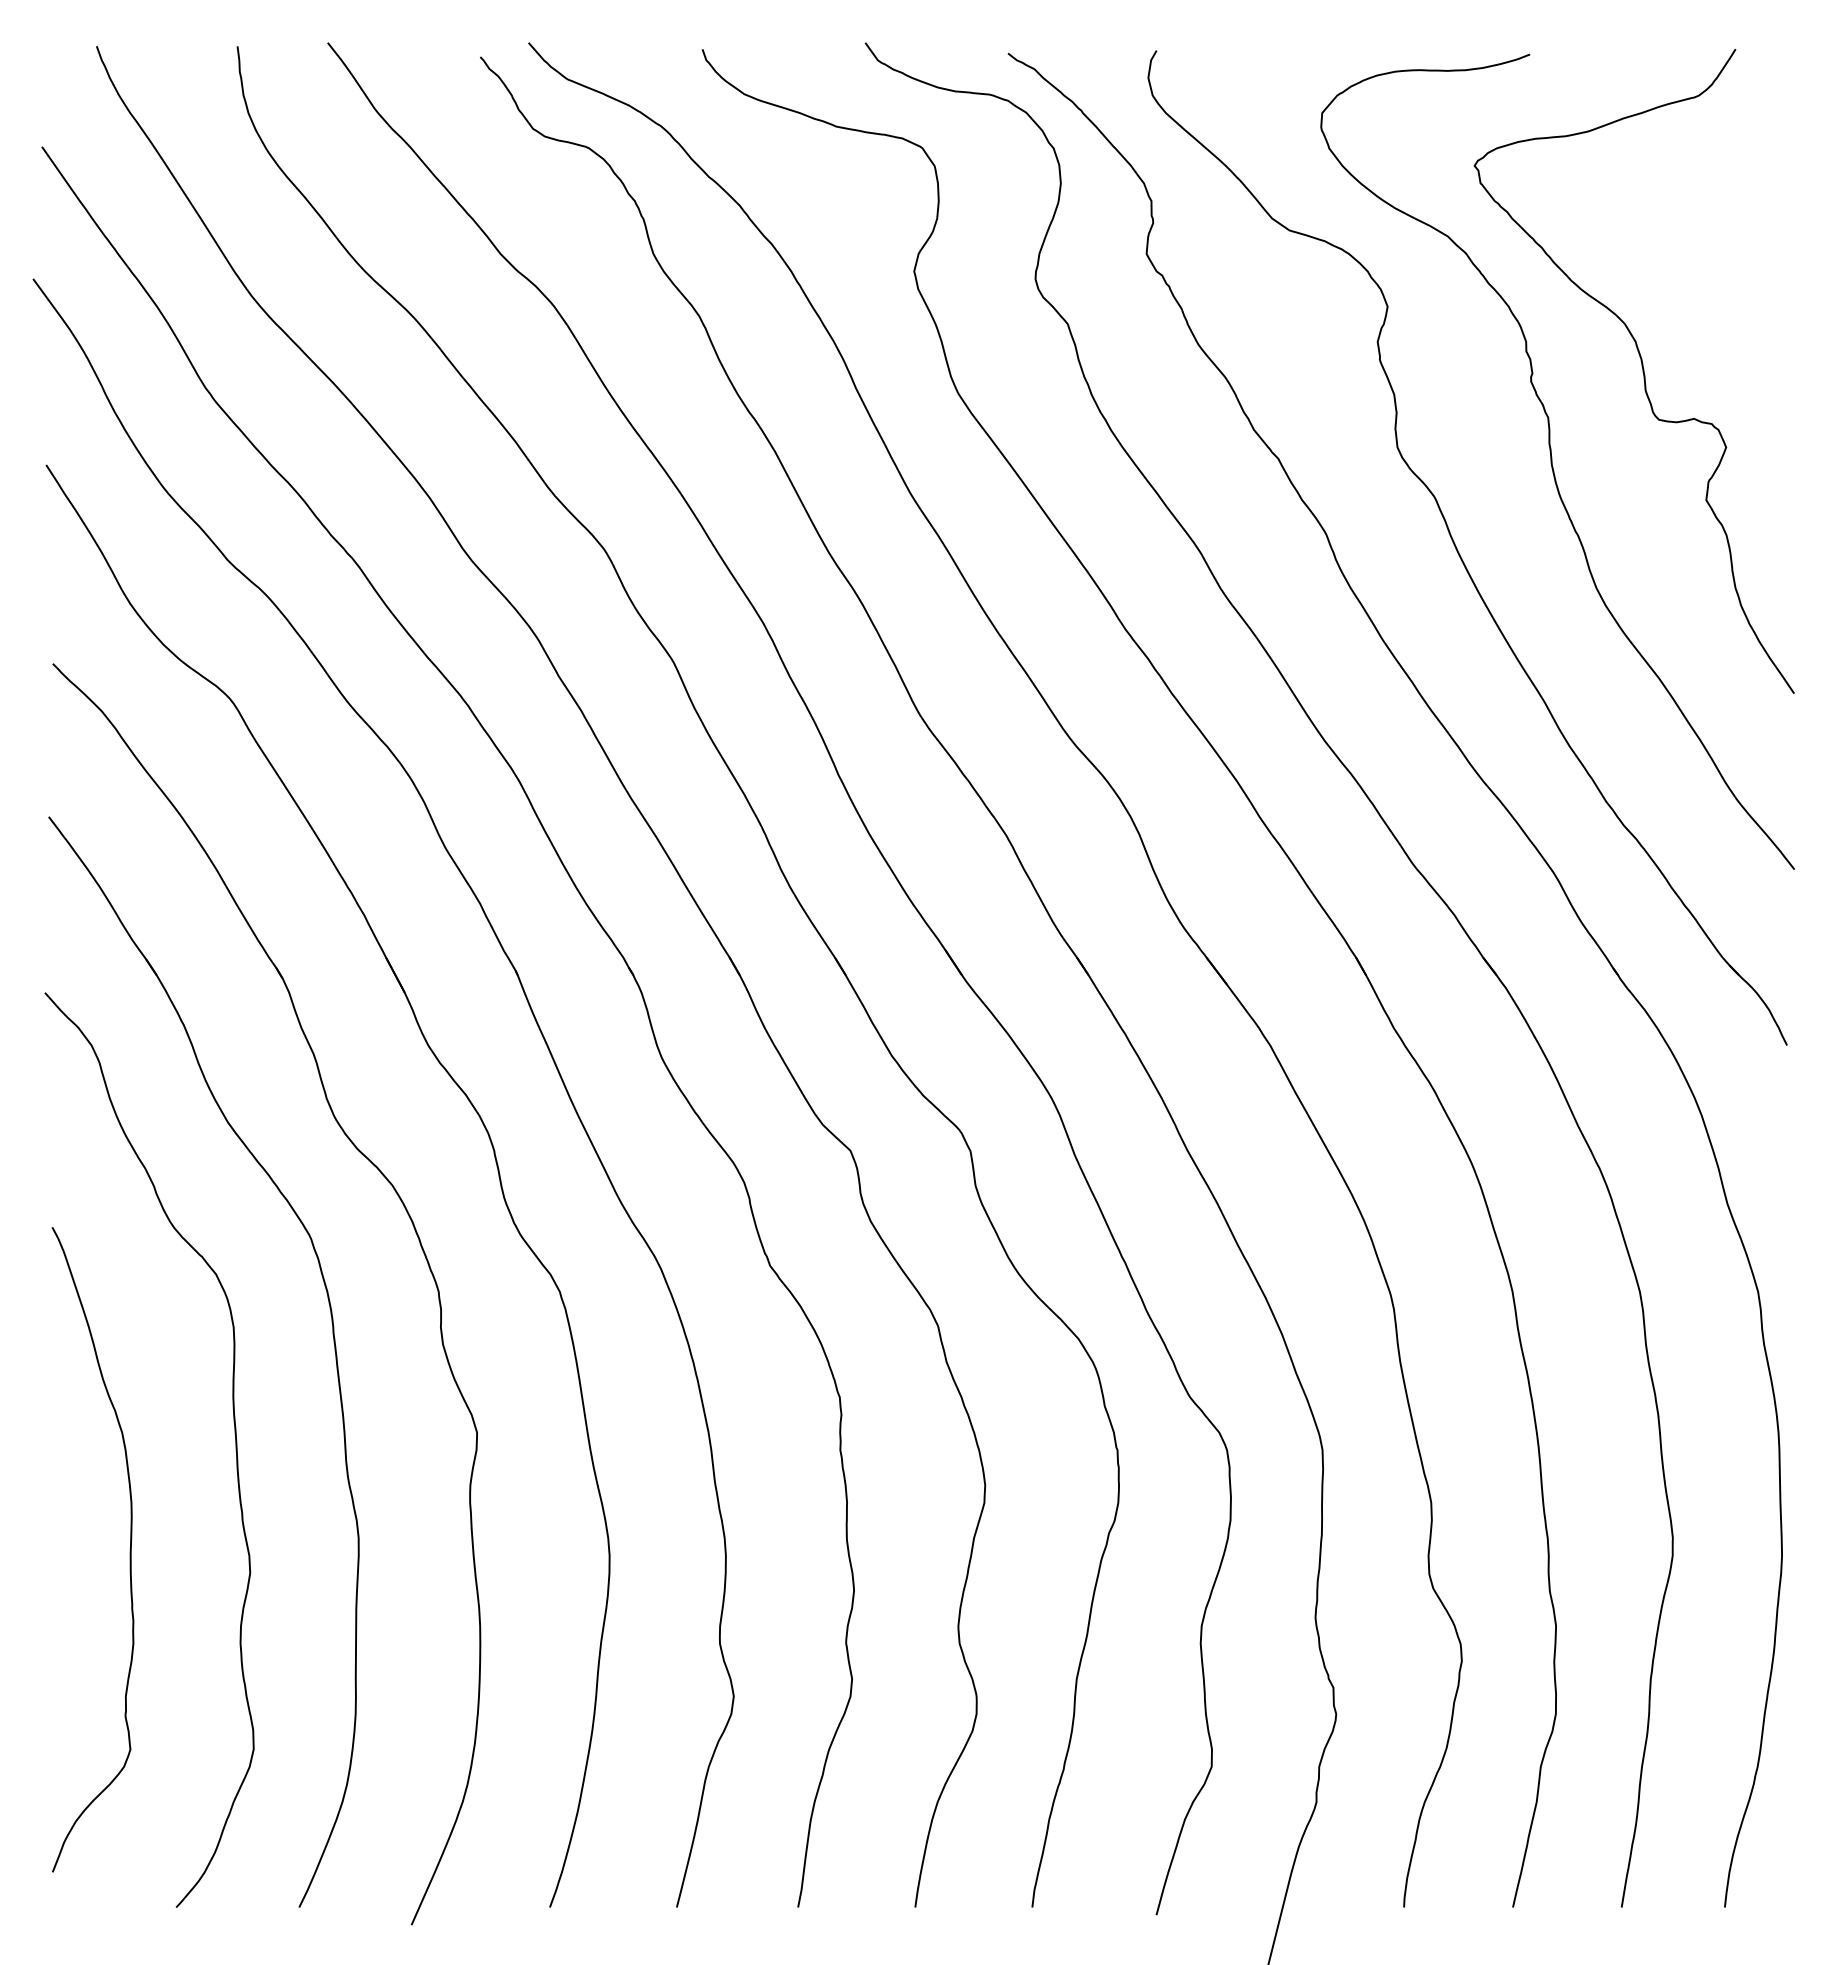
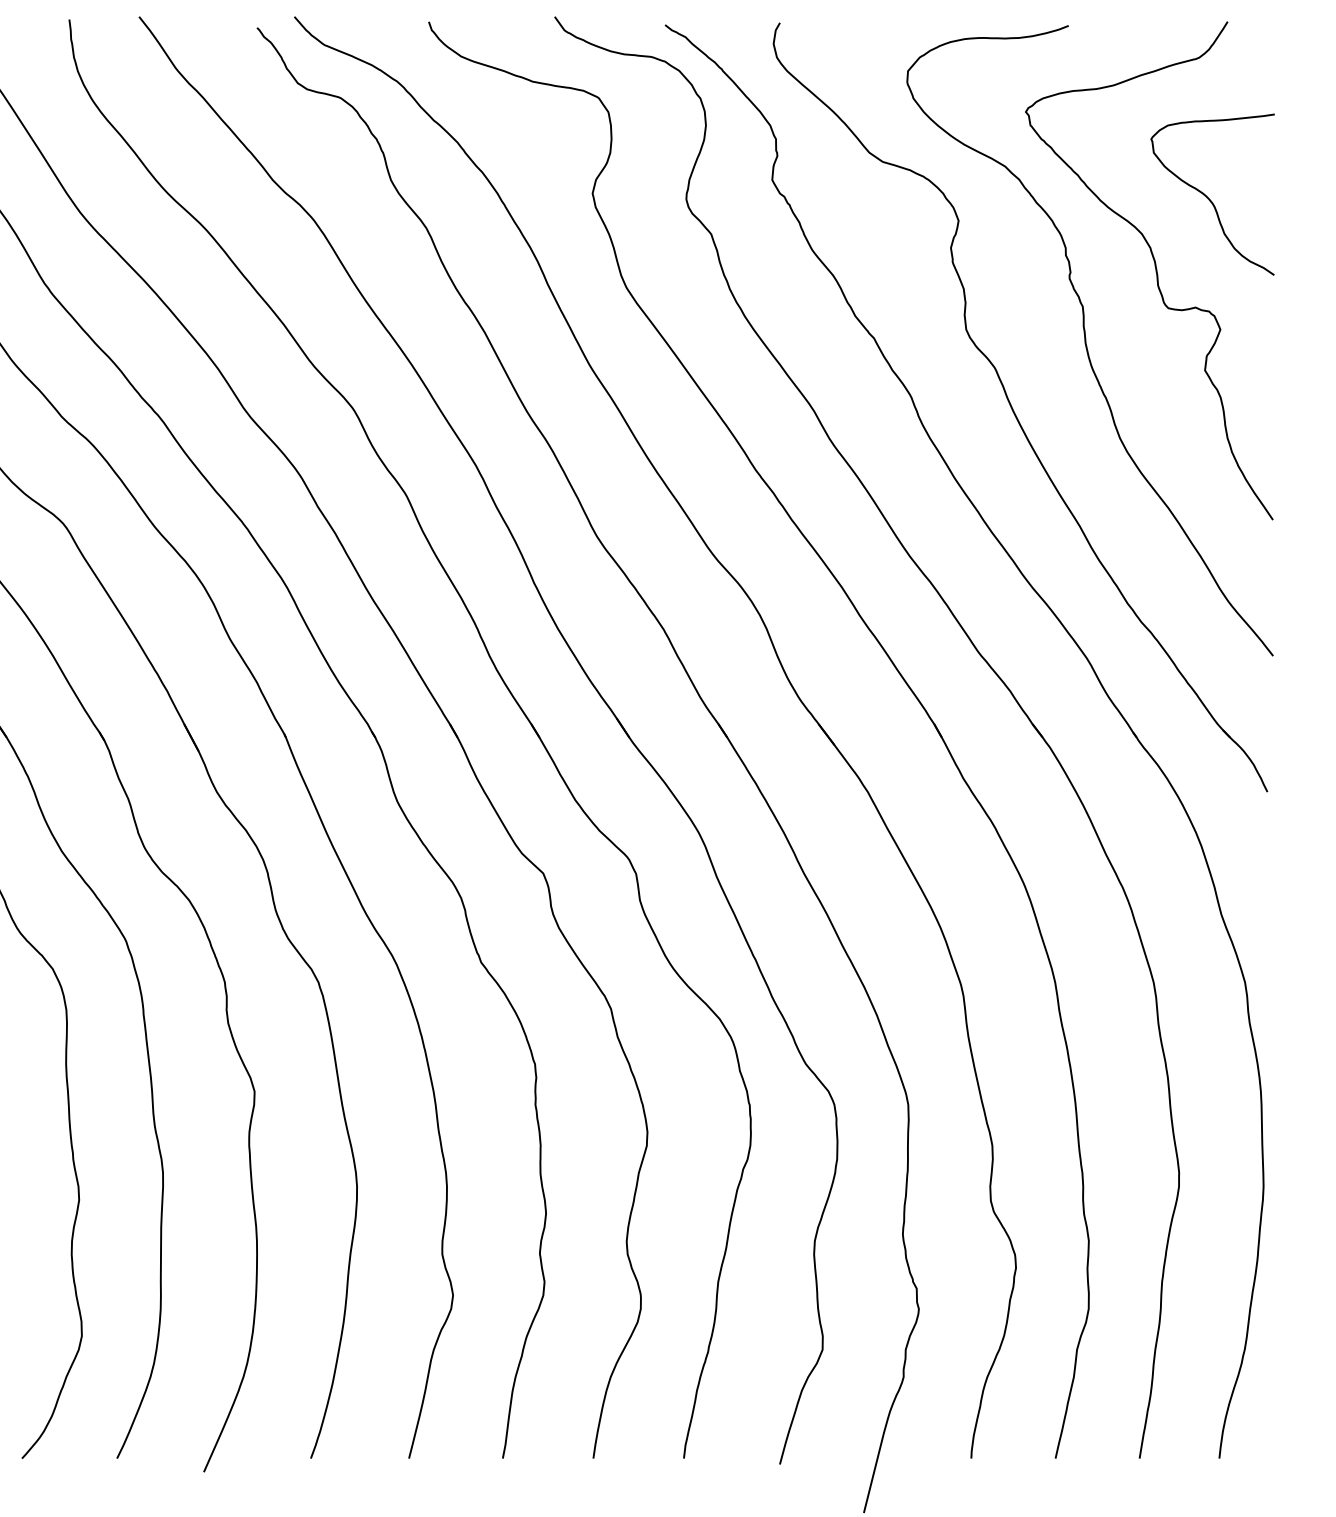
curve: (1711, 277) -> (1209, 198), added

